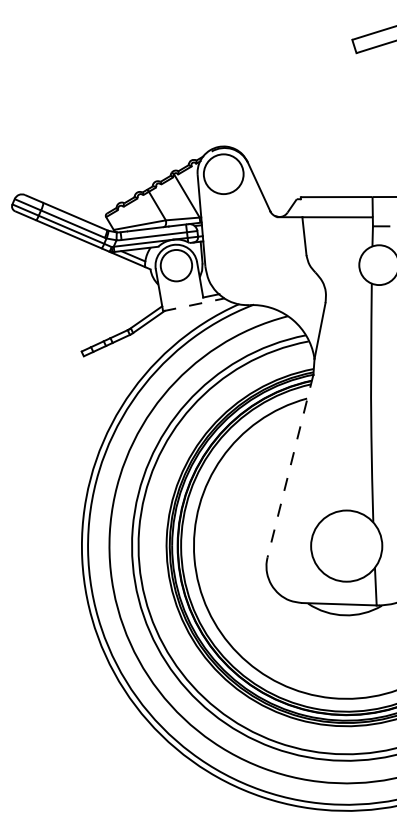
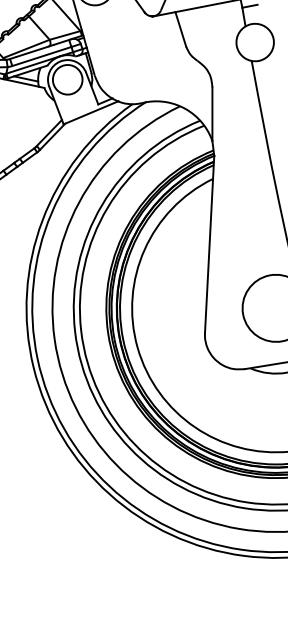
line: (194, 304) -> (91, 112), dashed -> solid
line: (290, 466) -> (209, 244), dashed -> solid

